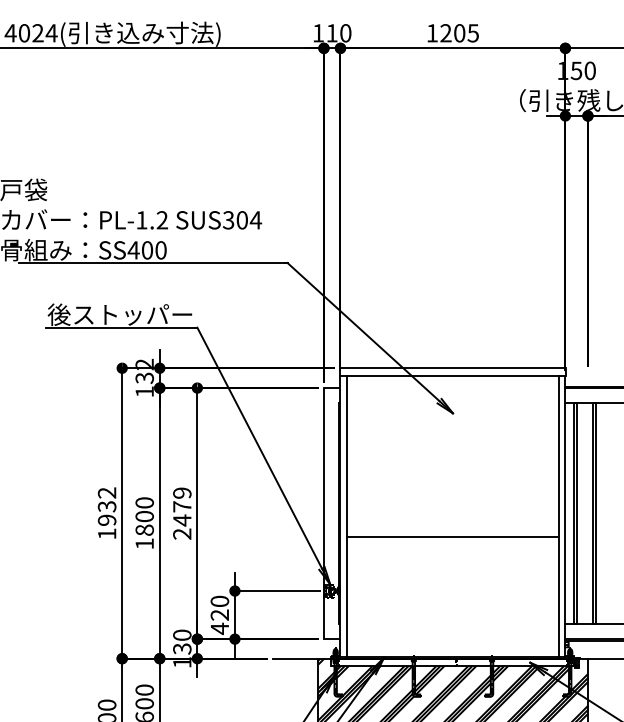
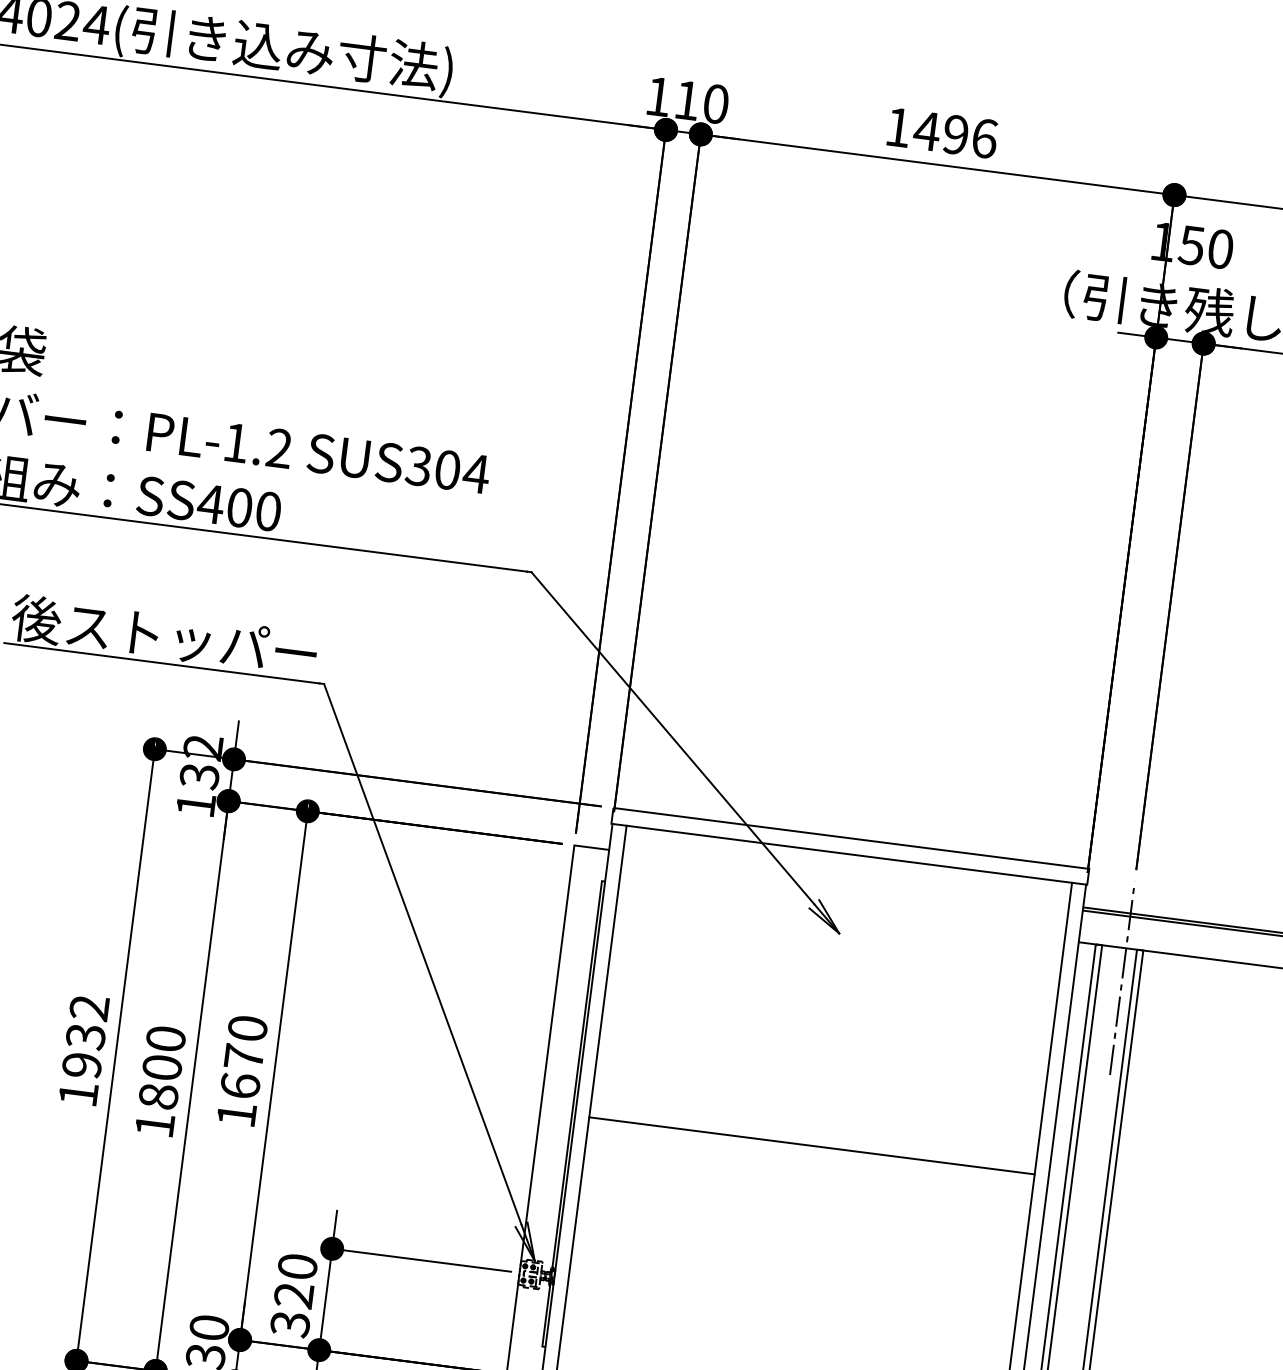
text: (459, 33) -> (955, 135), 1205 -> 1496
line: (587, 417) -> (1121, 978), added
text: (182, 513) -> (242, 1071), 2479 -> 1670
line: (452, 537) -> (810, 1146), moved
text: (219, 628) -> (289, 1323), 420 -> 320

